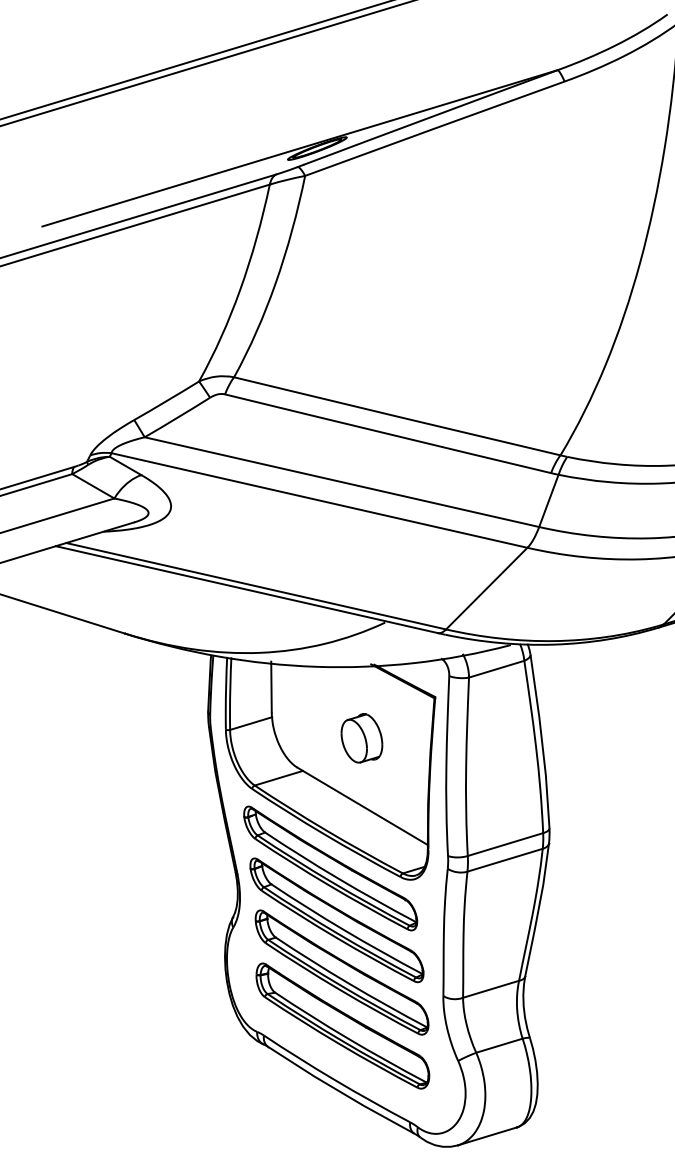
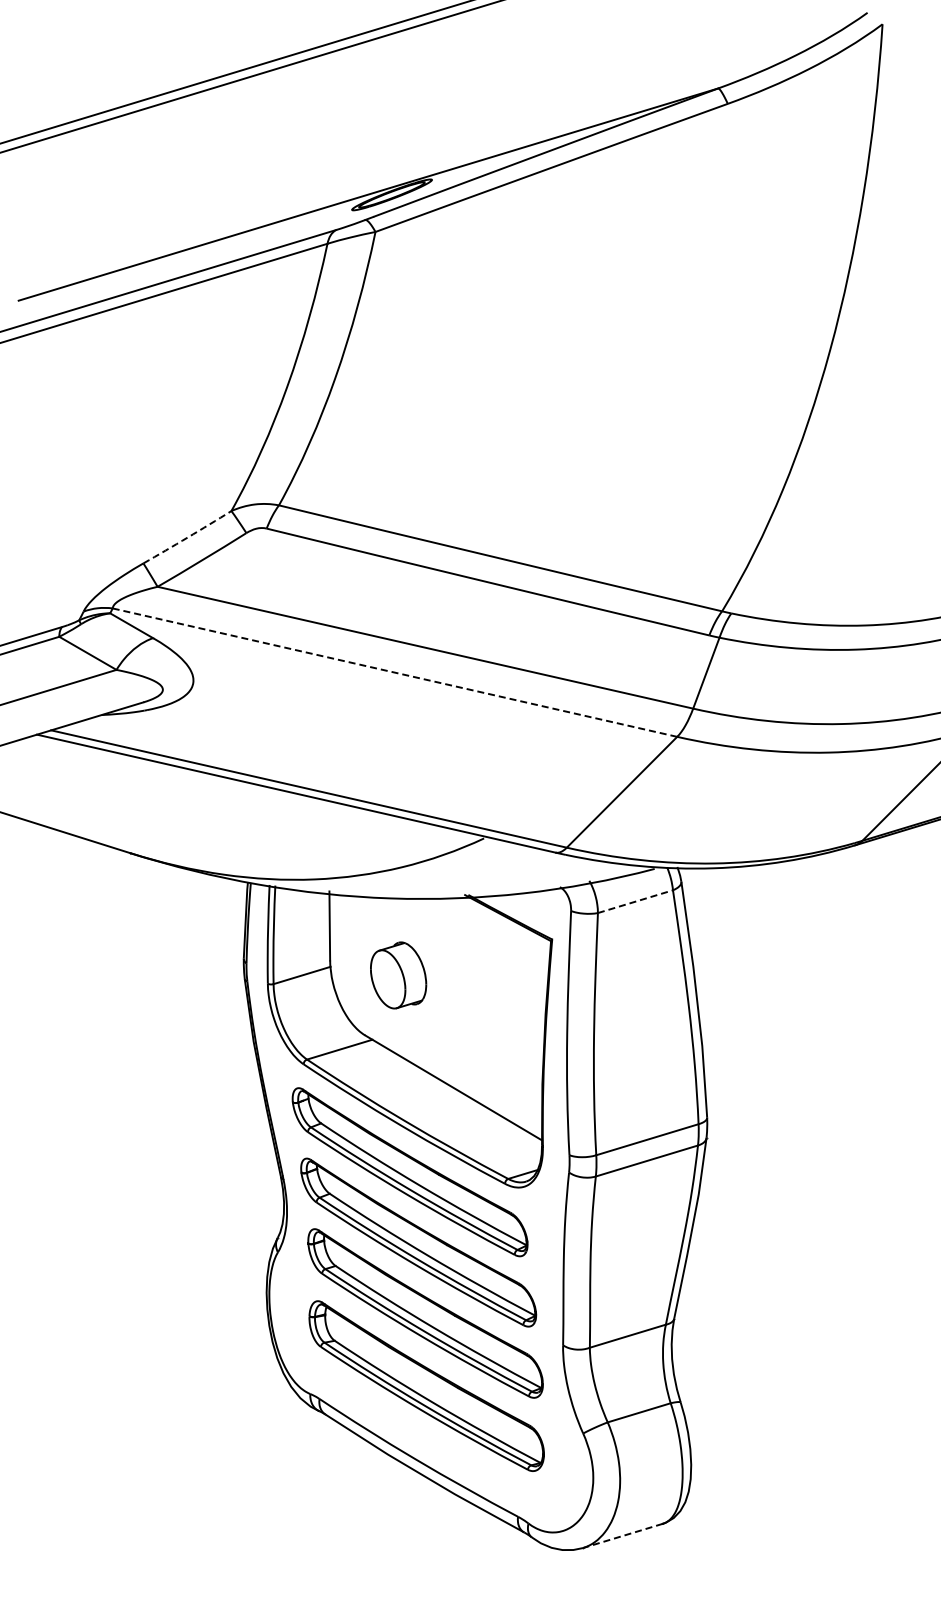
arc: (166, 400) -> (187, 537), solid -> dashed
line: (319, 500) -> (395, 672), solid -> dashed
line: (496, 669) -> (635, 901), solid -> dashed
part: (361, 738) -> (398, 975), moved
line: (487, 1136) -> (622, 1535), solid -> dashed

